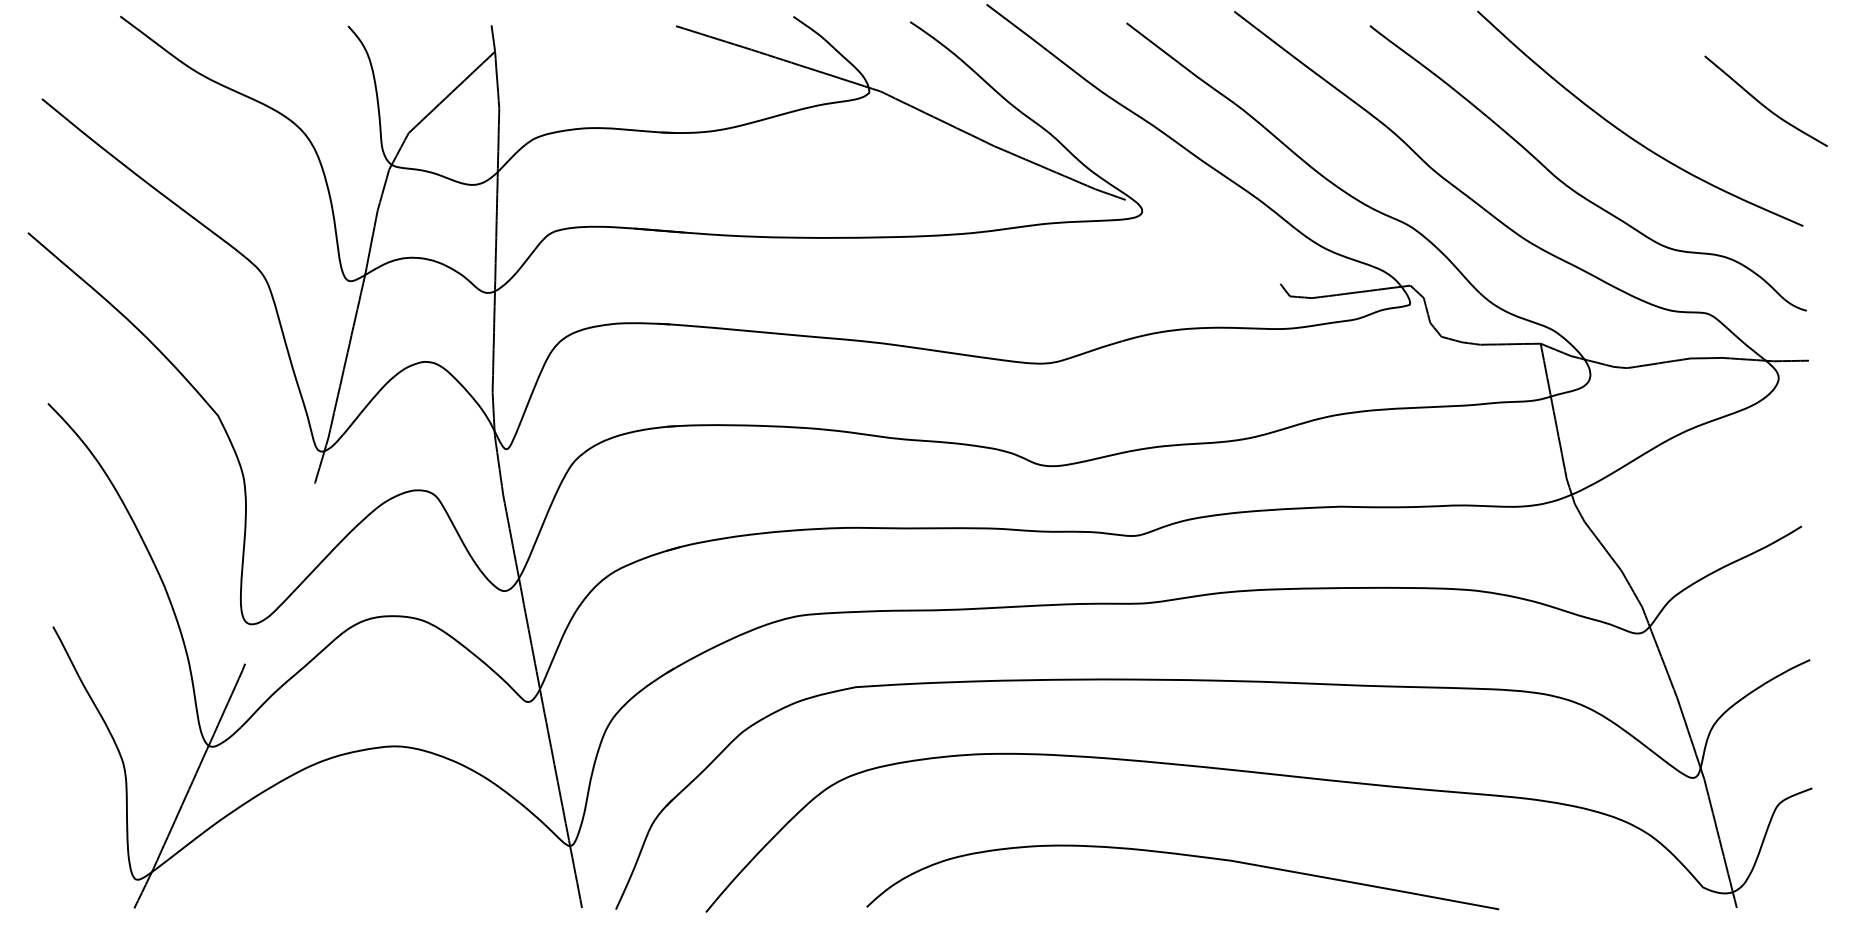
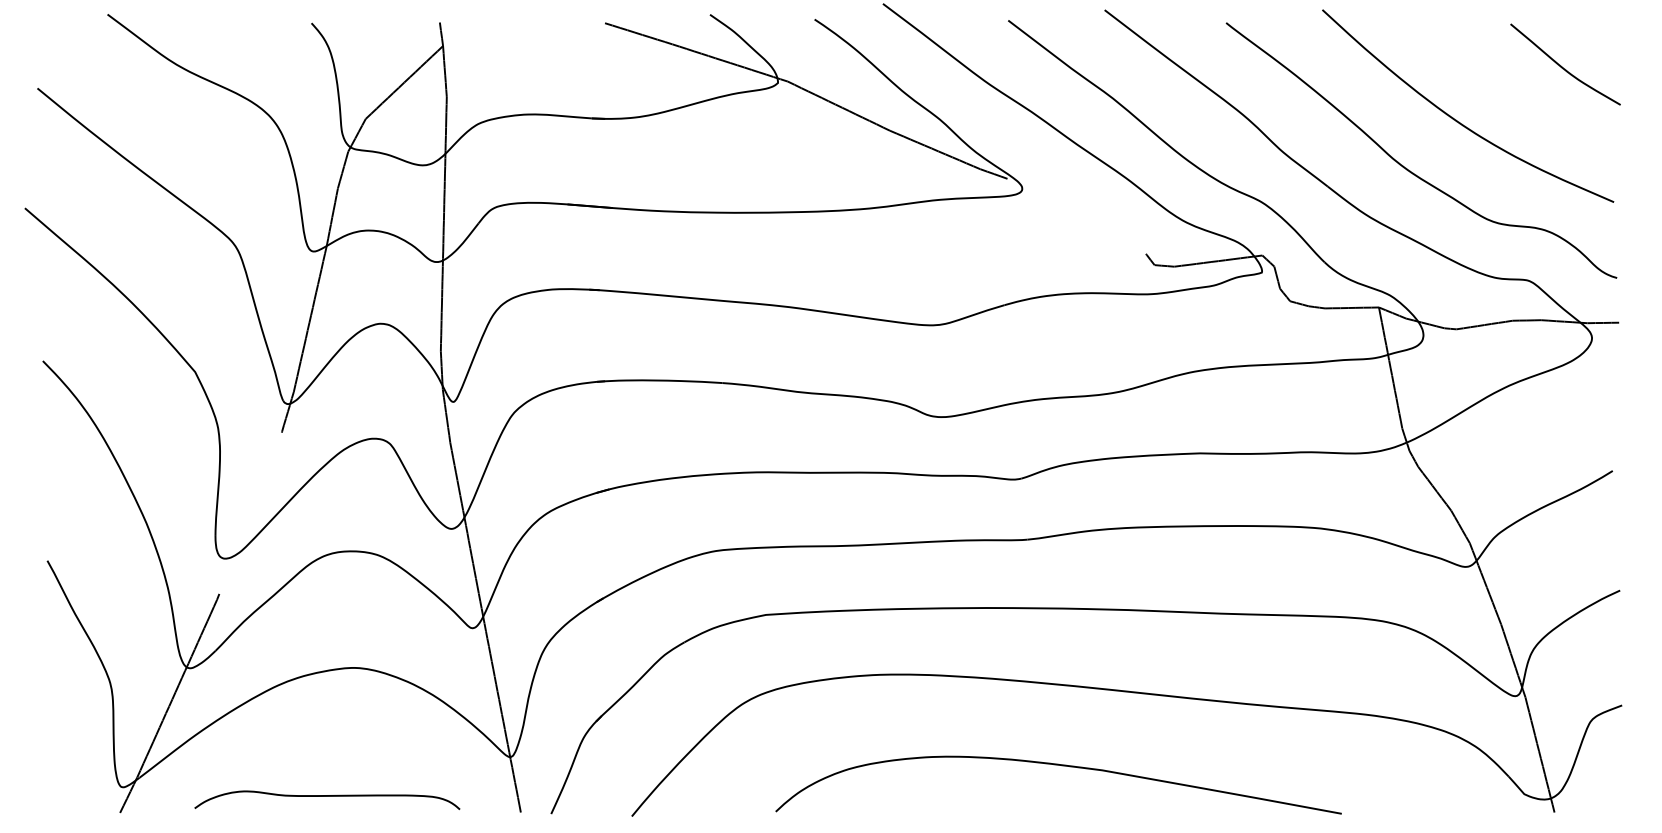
curve: (1762, 103) -> (1562, 66), moved
curve: (365, 890) -> (327, 796), added

